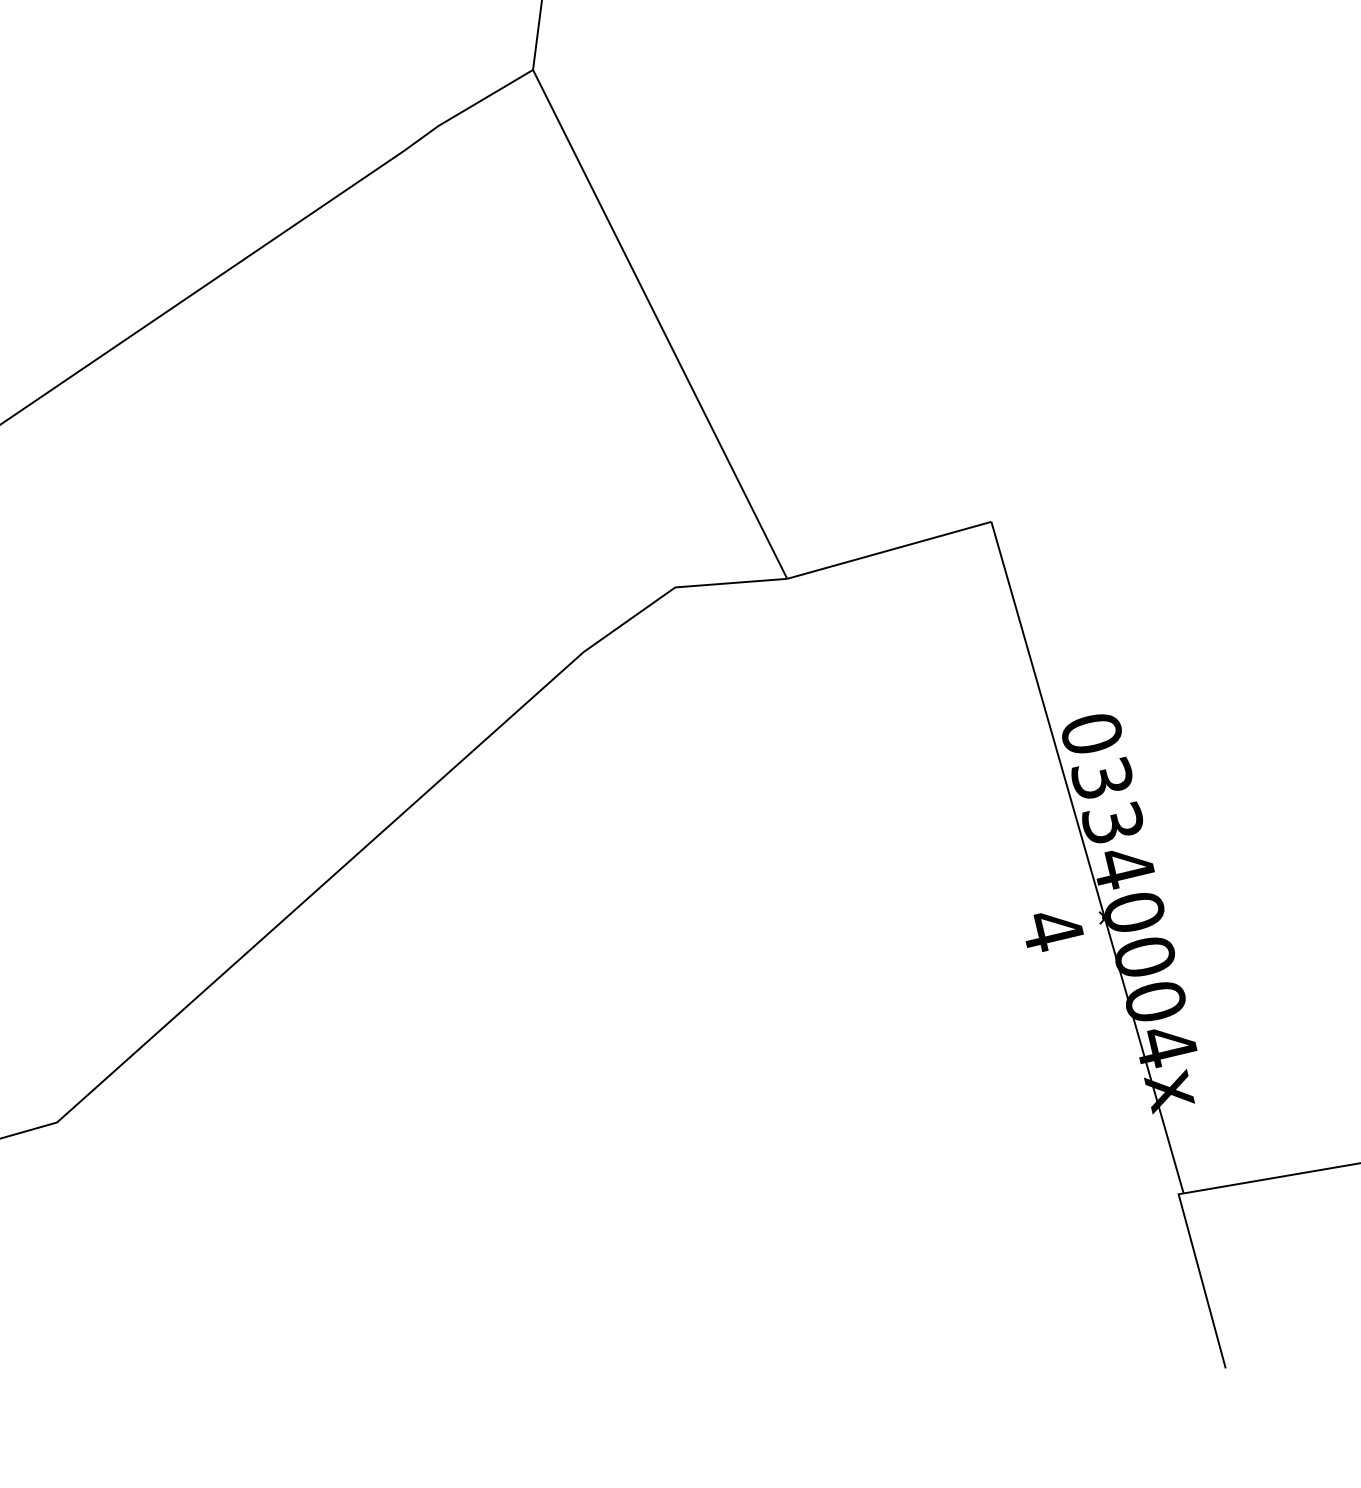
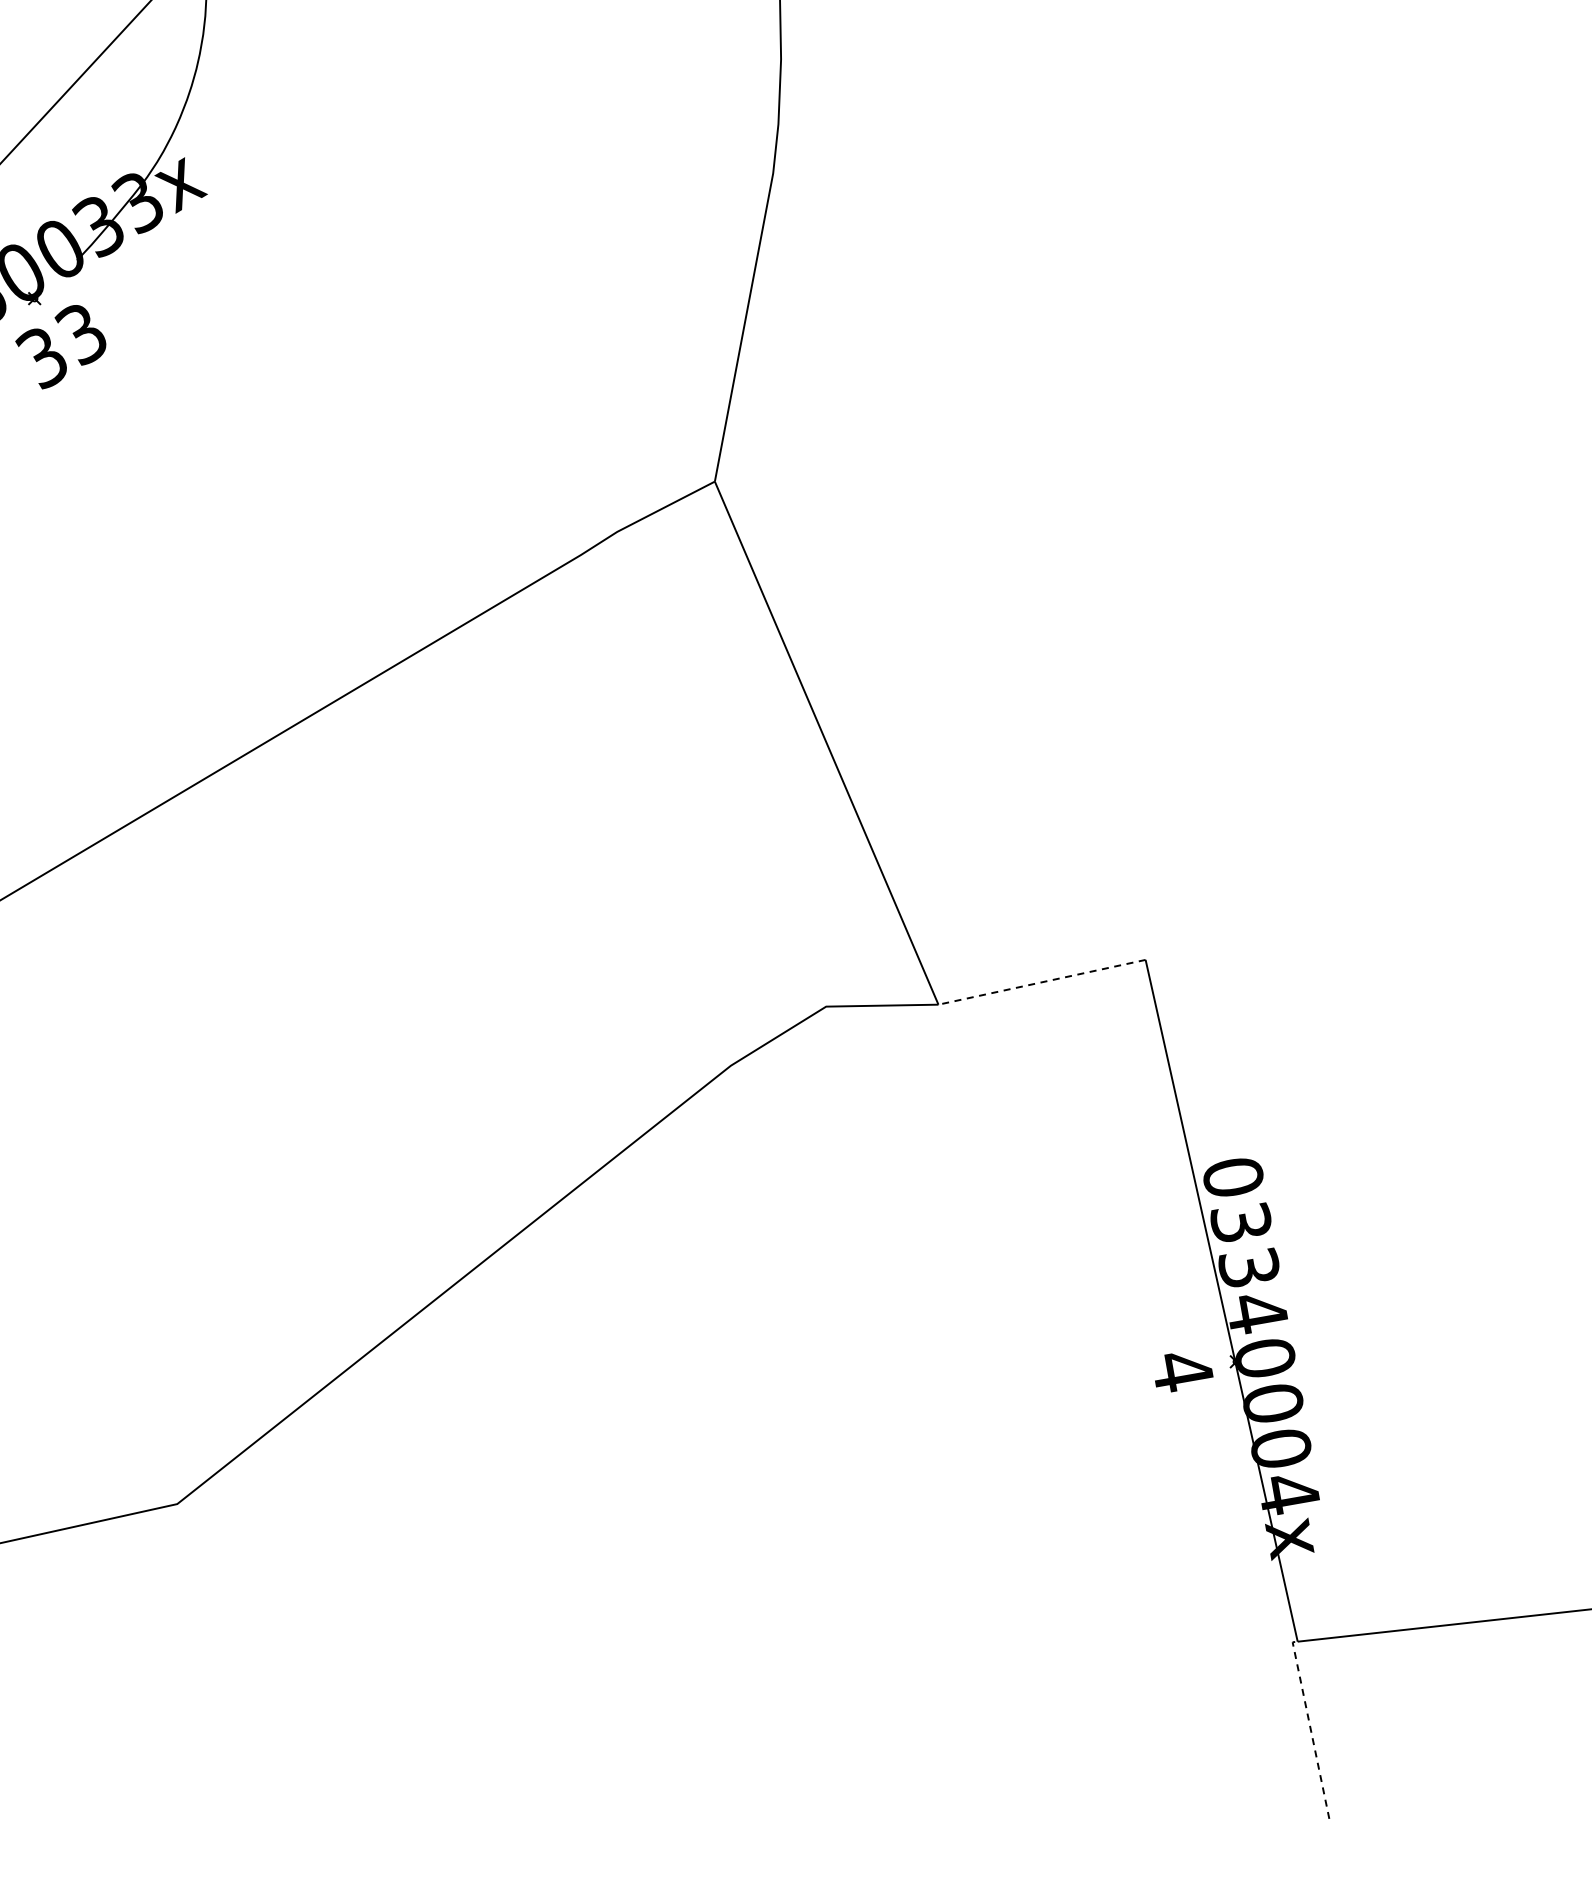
line: (889, 550) -> (1042, 982), solid -> dashed
line: (1201, 1278) -> (1310, 1727), solid -> dashed

